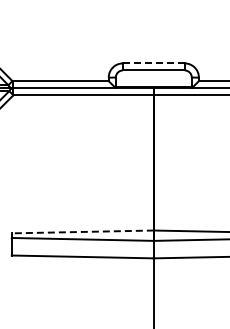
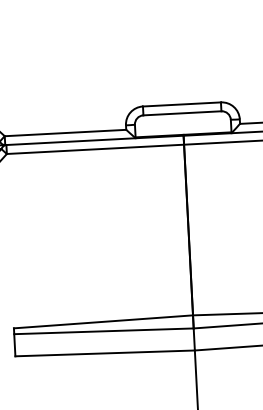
line: (153, 63) -> (181, 104), dashed -> solid
line: (82, 231) -> (103, 321), dashed -> solid

